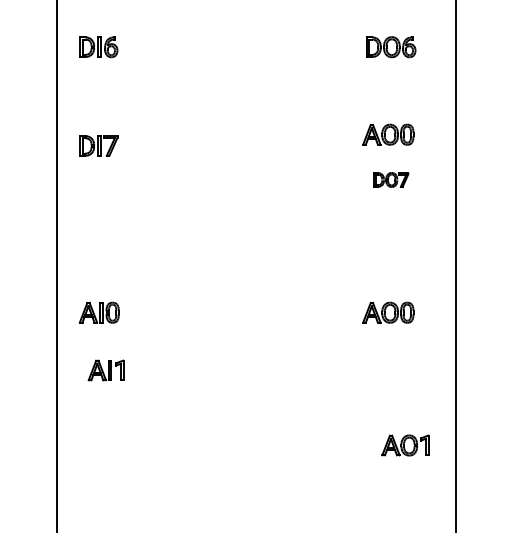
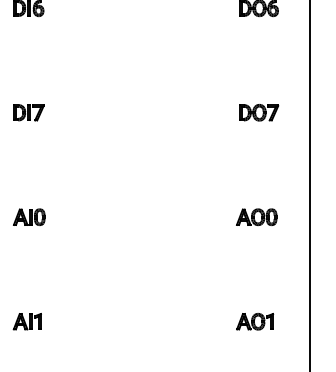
part: (388, 134) -> (256, 76), removed
part: (98, 145) -> (28, 112), moved
part: (391, 179) -> (259, 112), size x1.43
part: (105, 370) -> (27, 321), moved
part: (405, 445) -> (255, 321), moved

